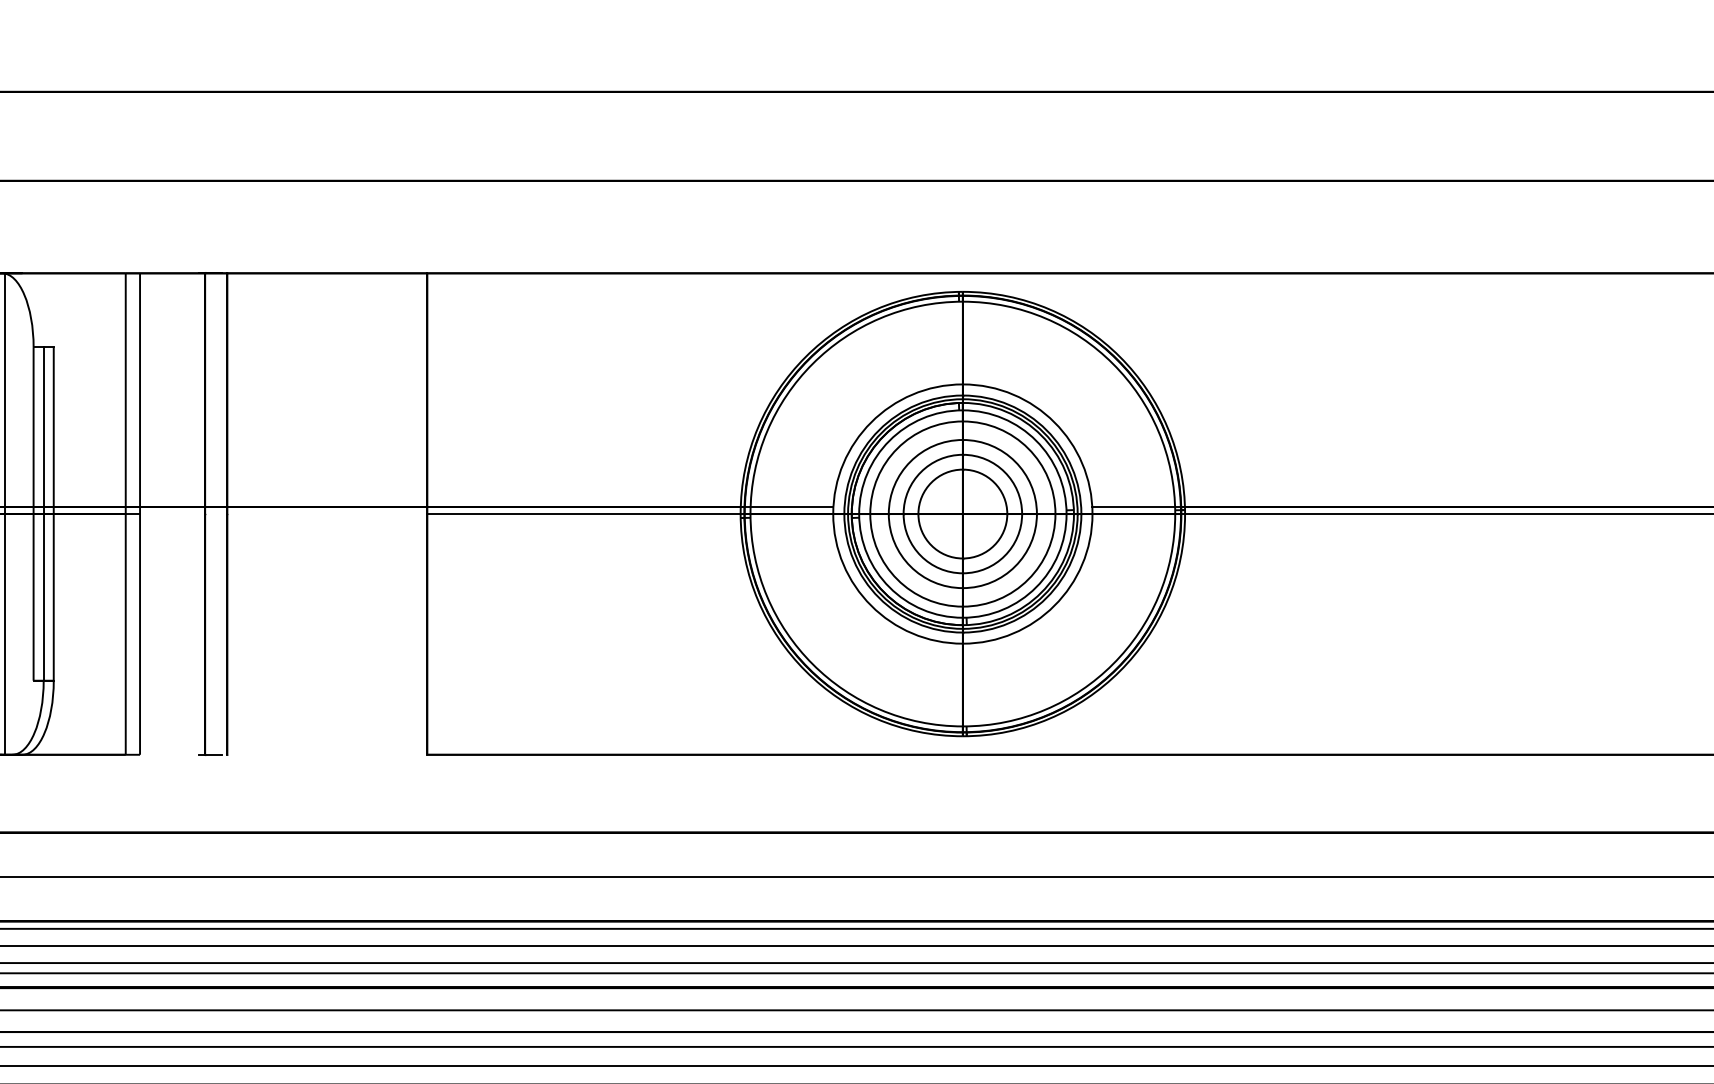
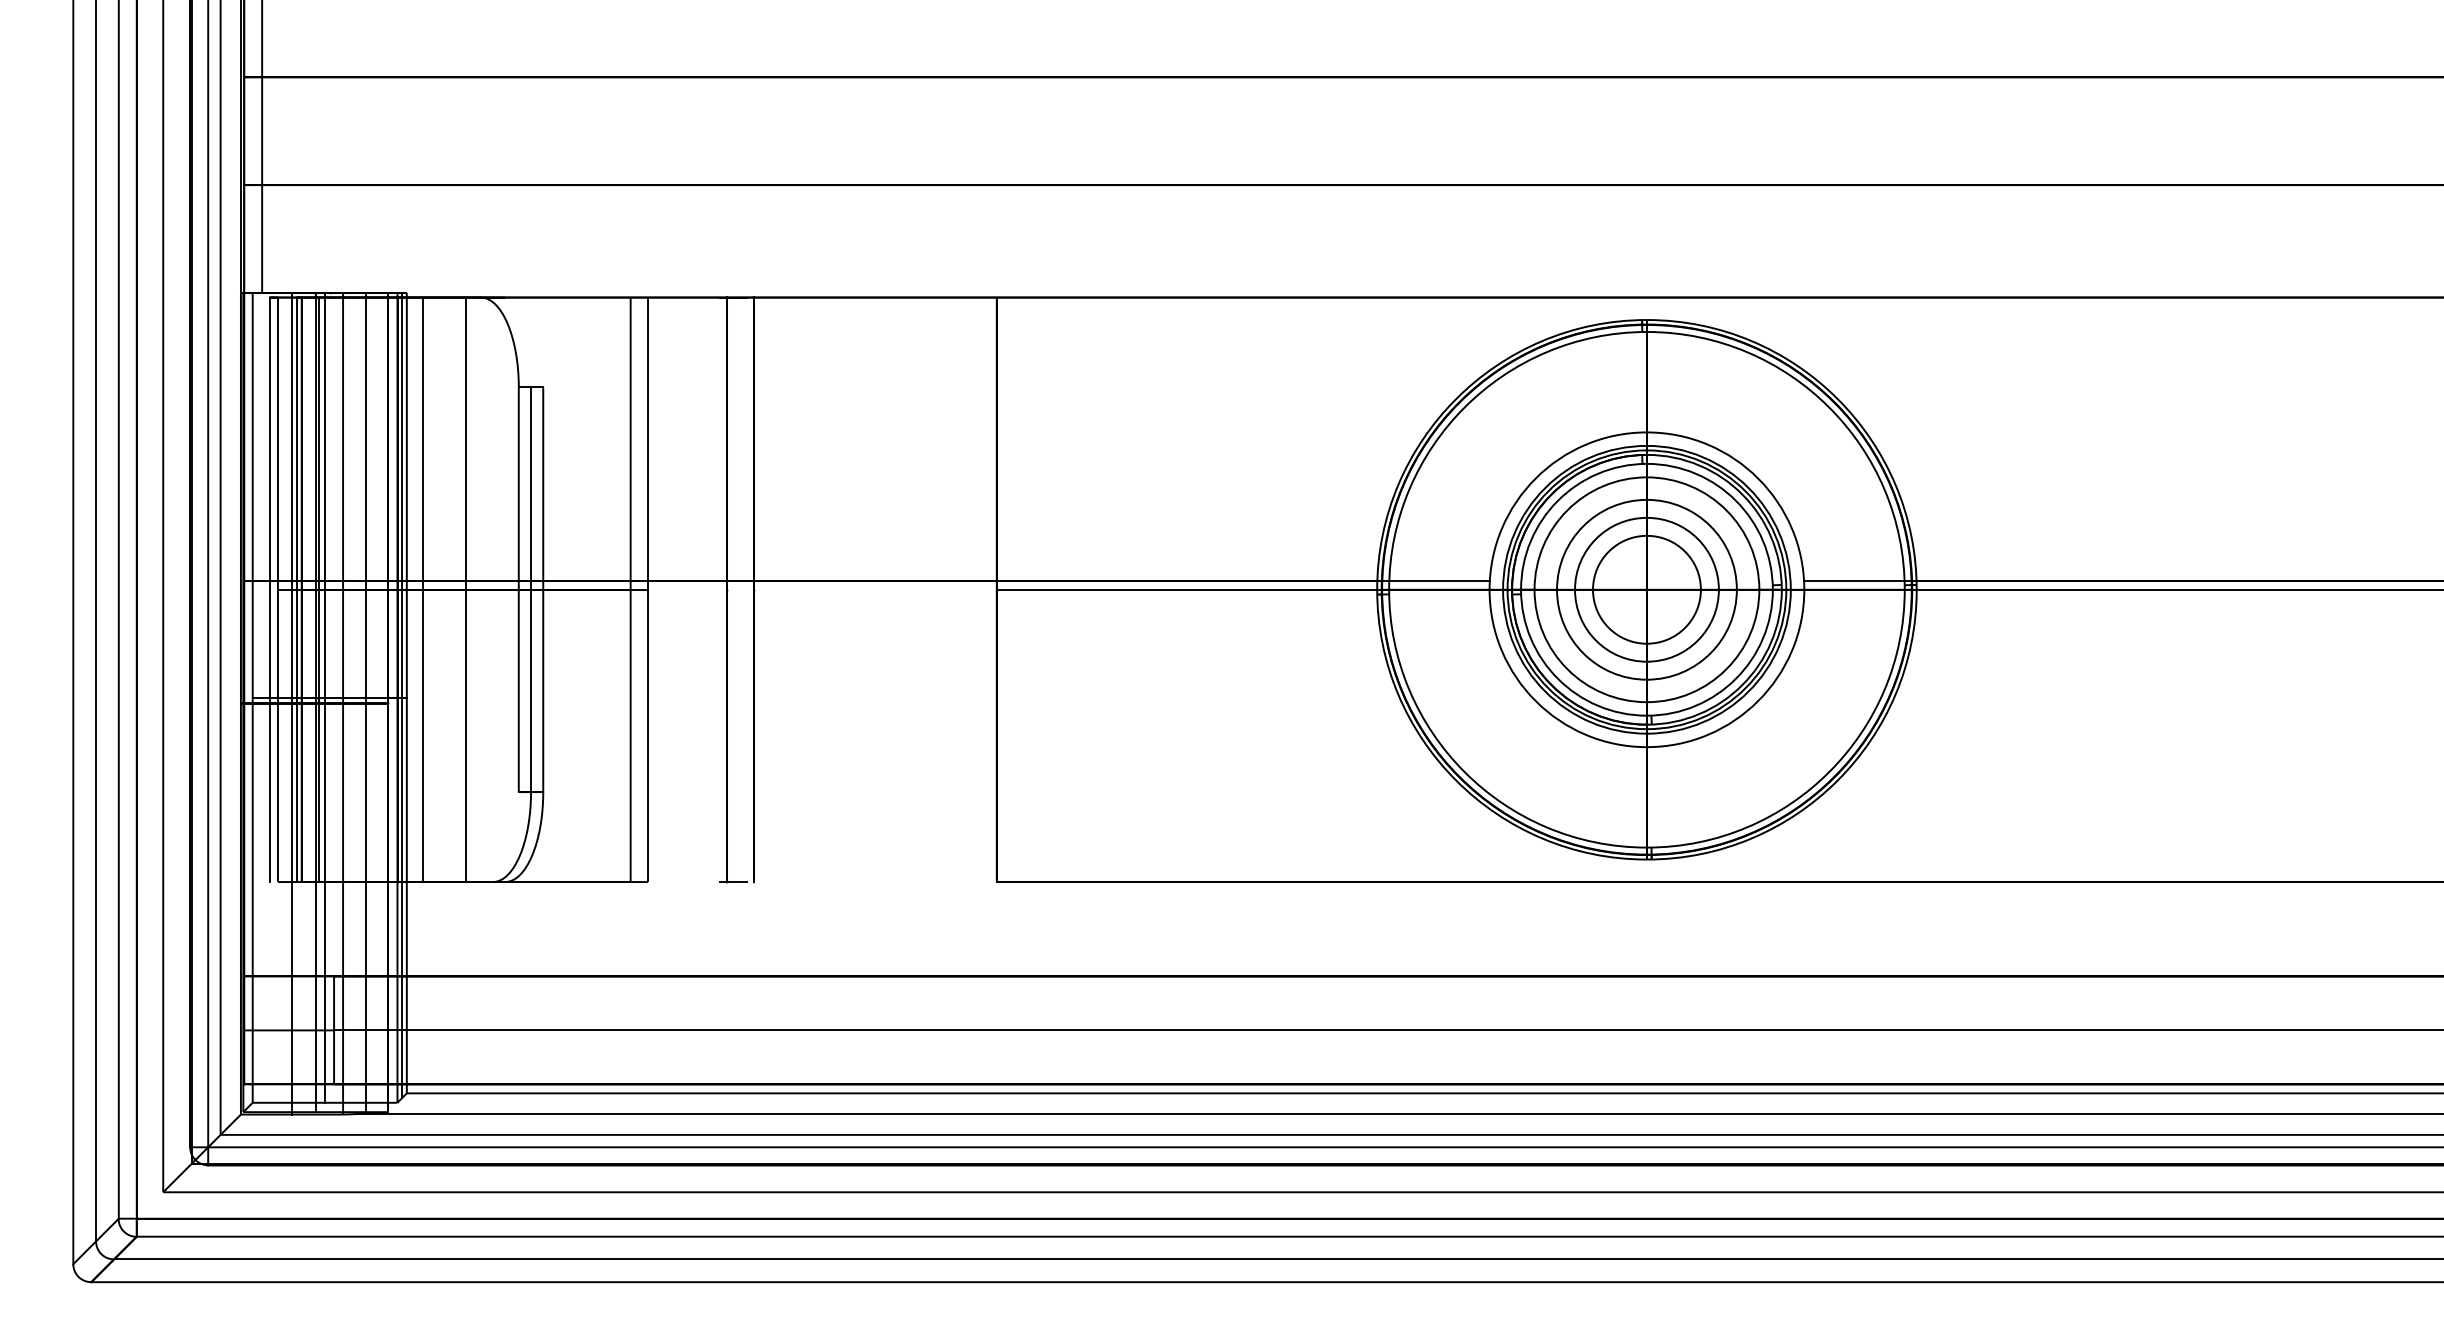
line: (4, 513) -> (483, 589), removed

